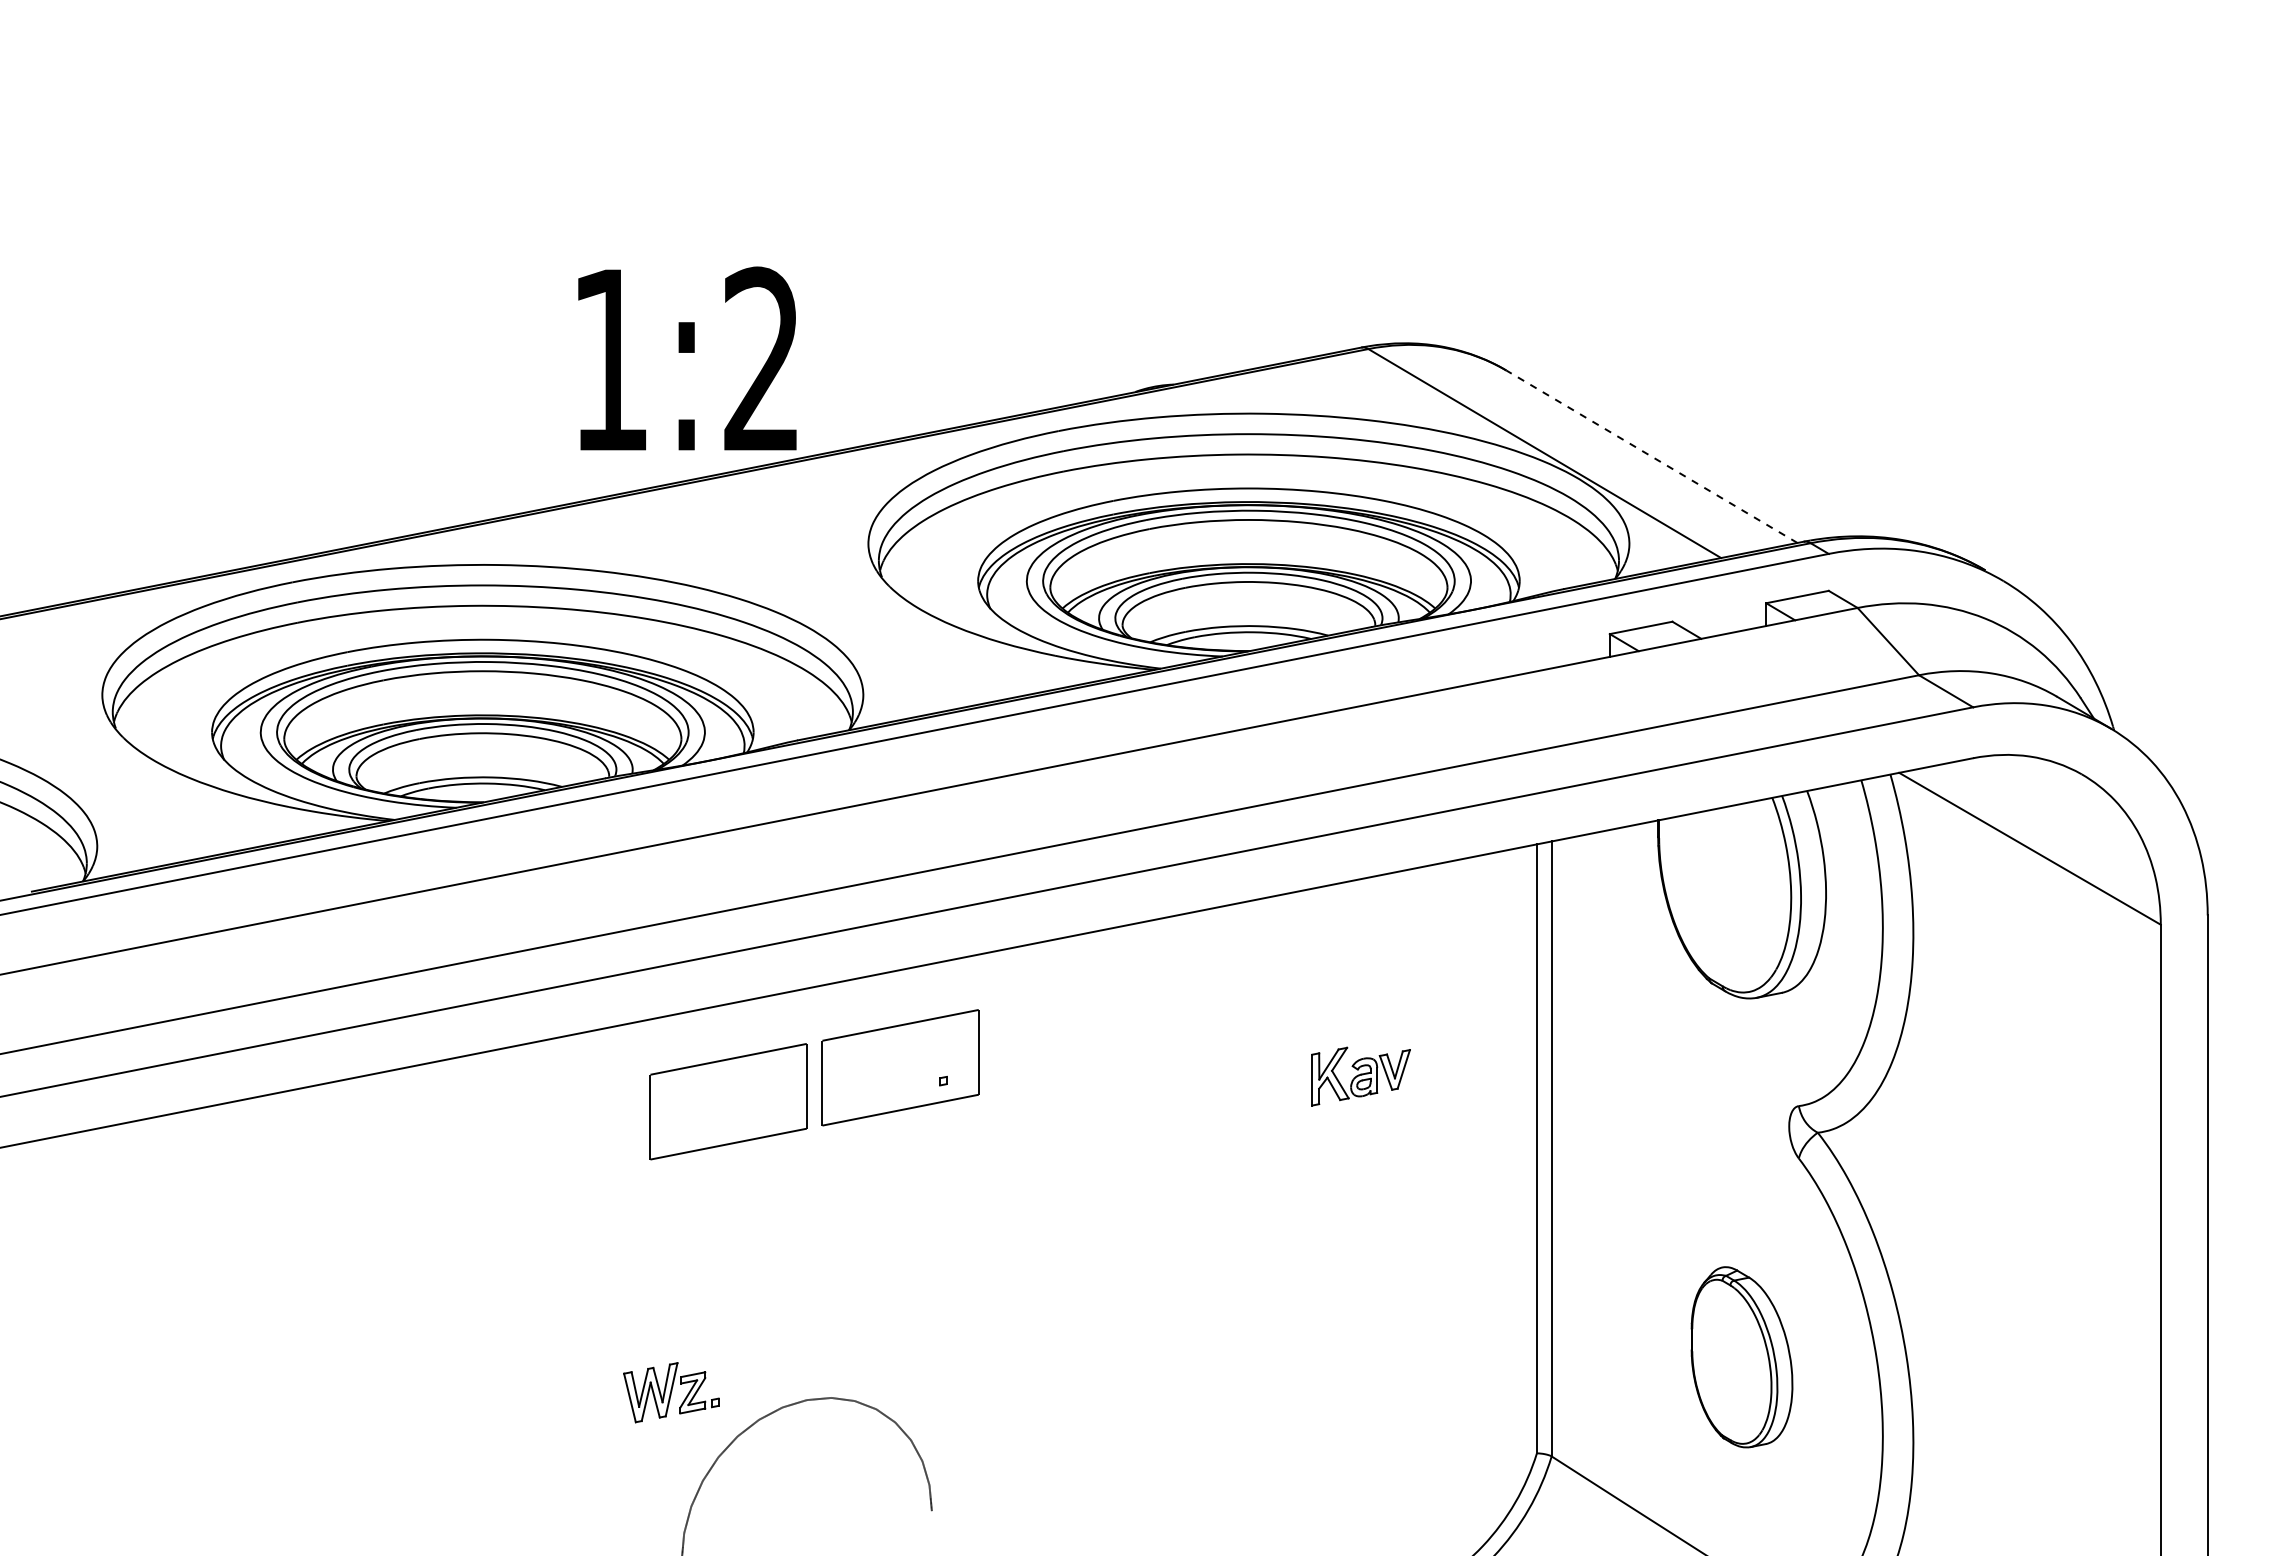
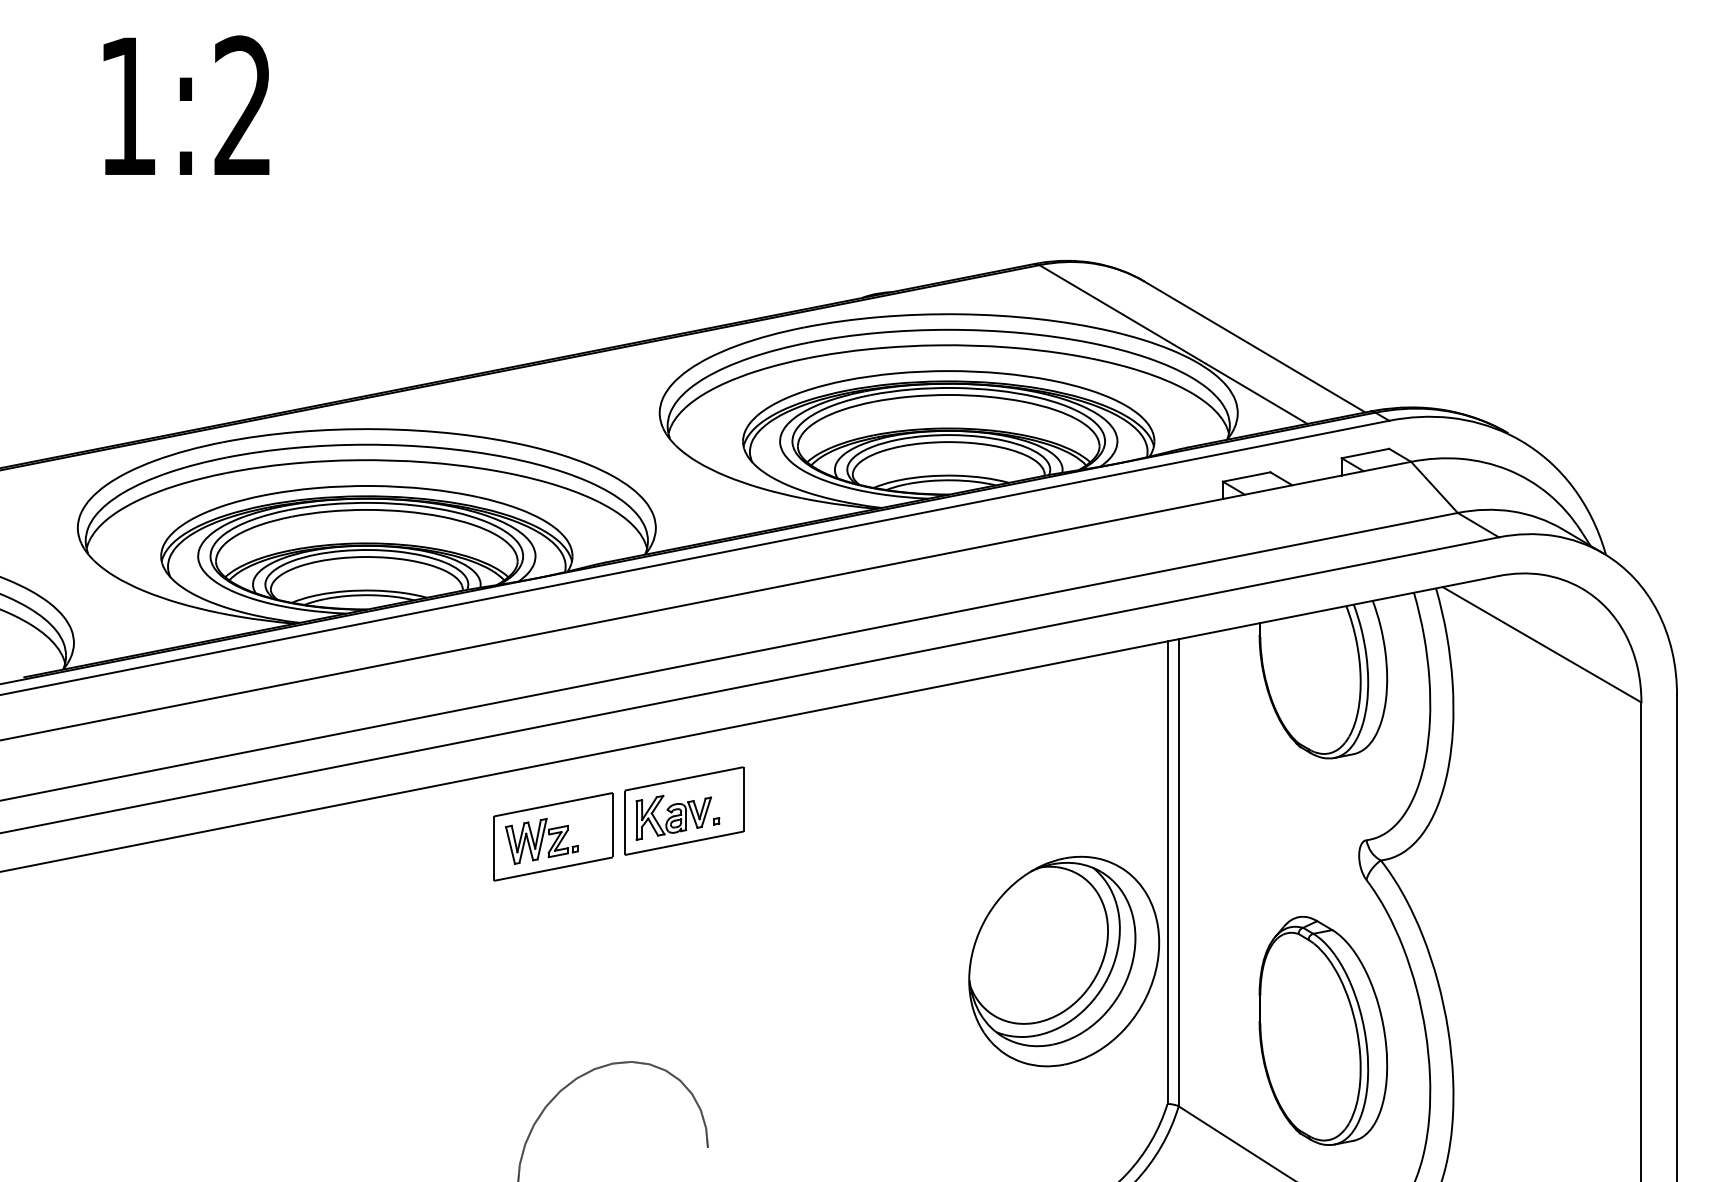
text: (687, 358) -> (186, 105), moved
line: (1651, 456) -> (1254, 346), dashed -> solid
part: (1360, 1076) -> (673, 817), moved
part: (1400, 1265) -> (1063, 961), added
part: (1741, 1357) -> (1322, 1031), size x1.67
part: (671, 1392) -> (542, 841), moved

